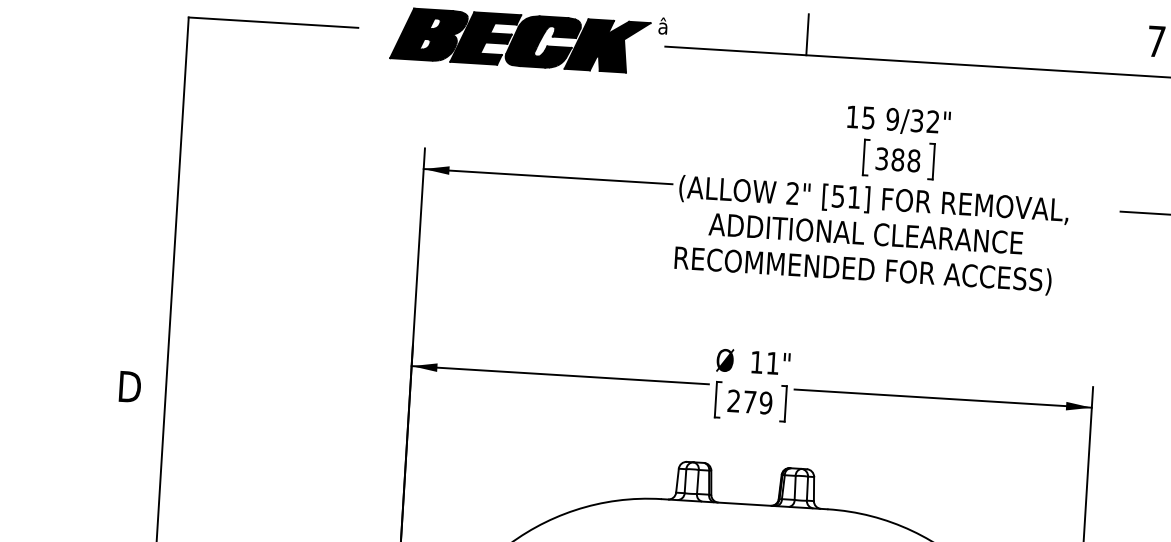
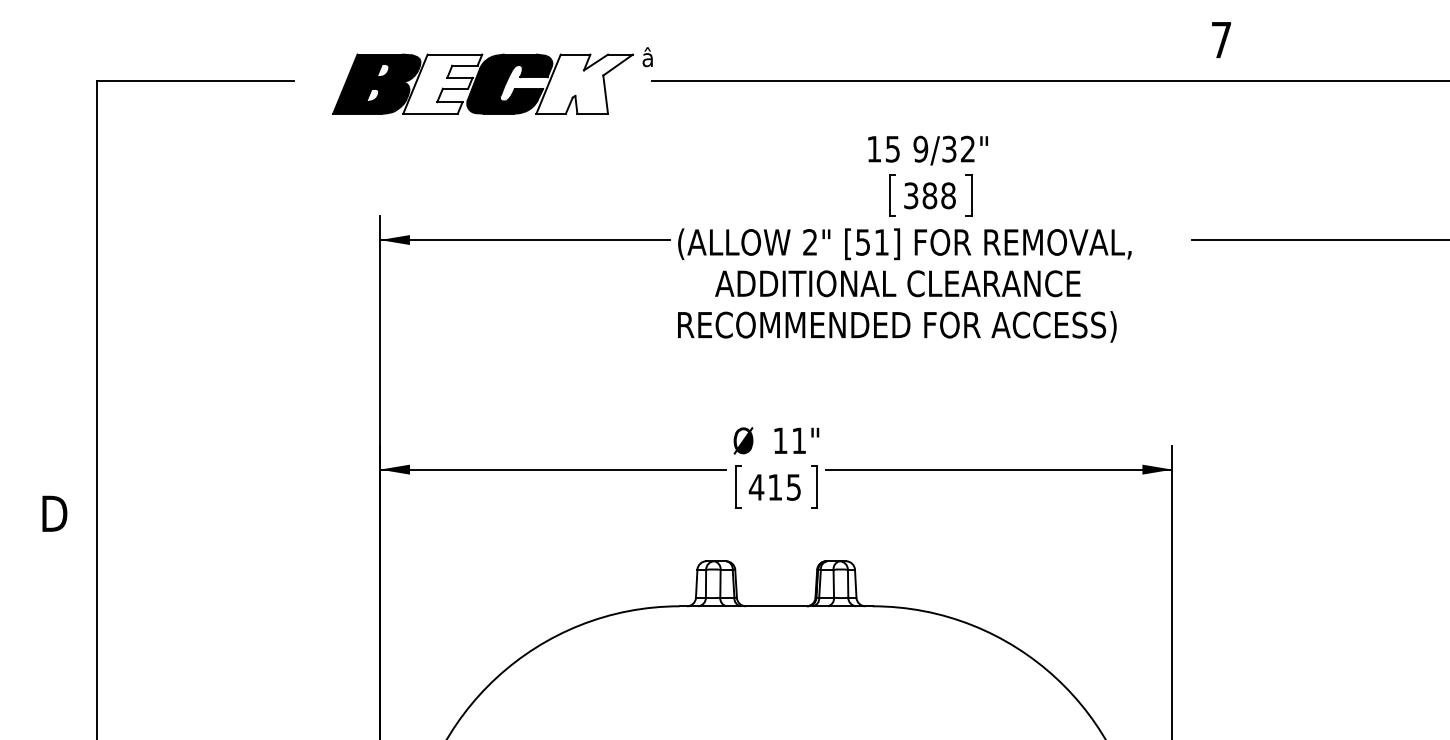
line: (808, 34) -> (816, 56), removed
fill: (485, 37) -> (442, 83), removed
fill: (607, 45) -> (584, 83), removed
text: (749, 402) -> (774, 487), 279 -> 415

